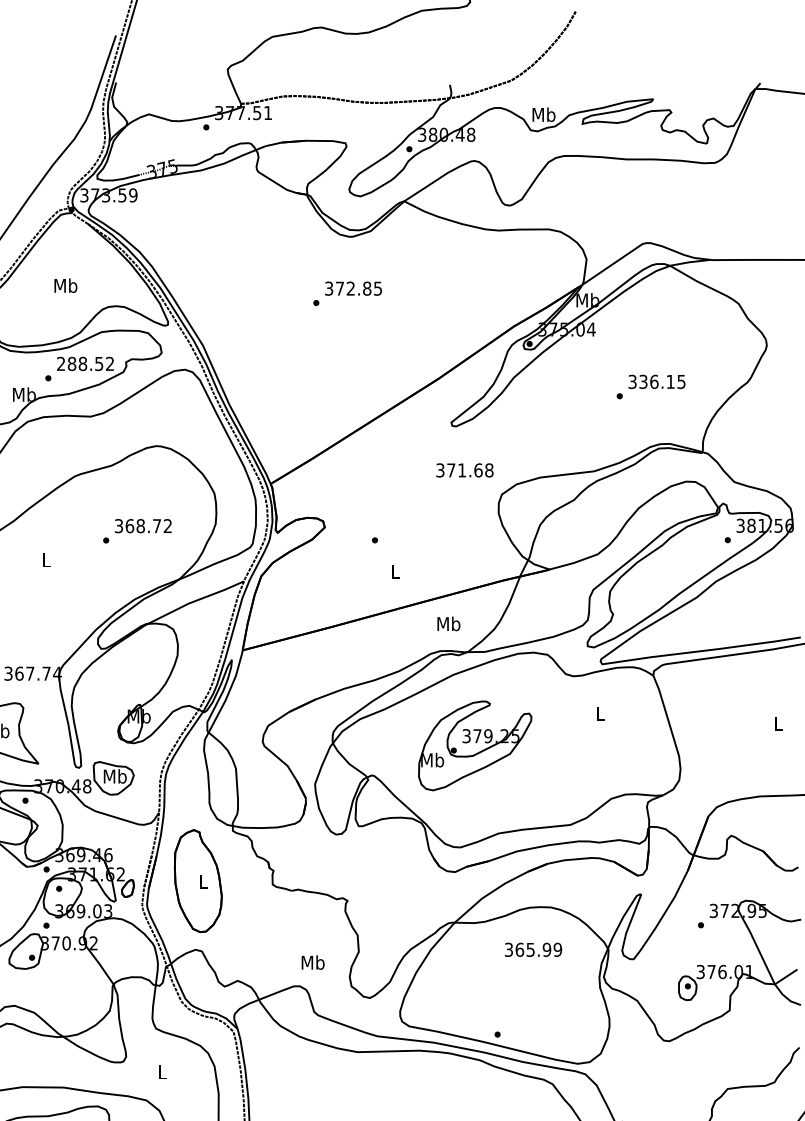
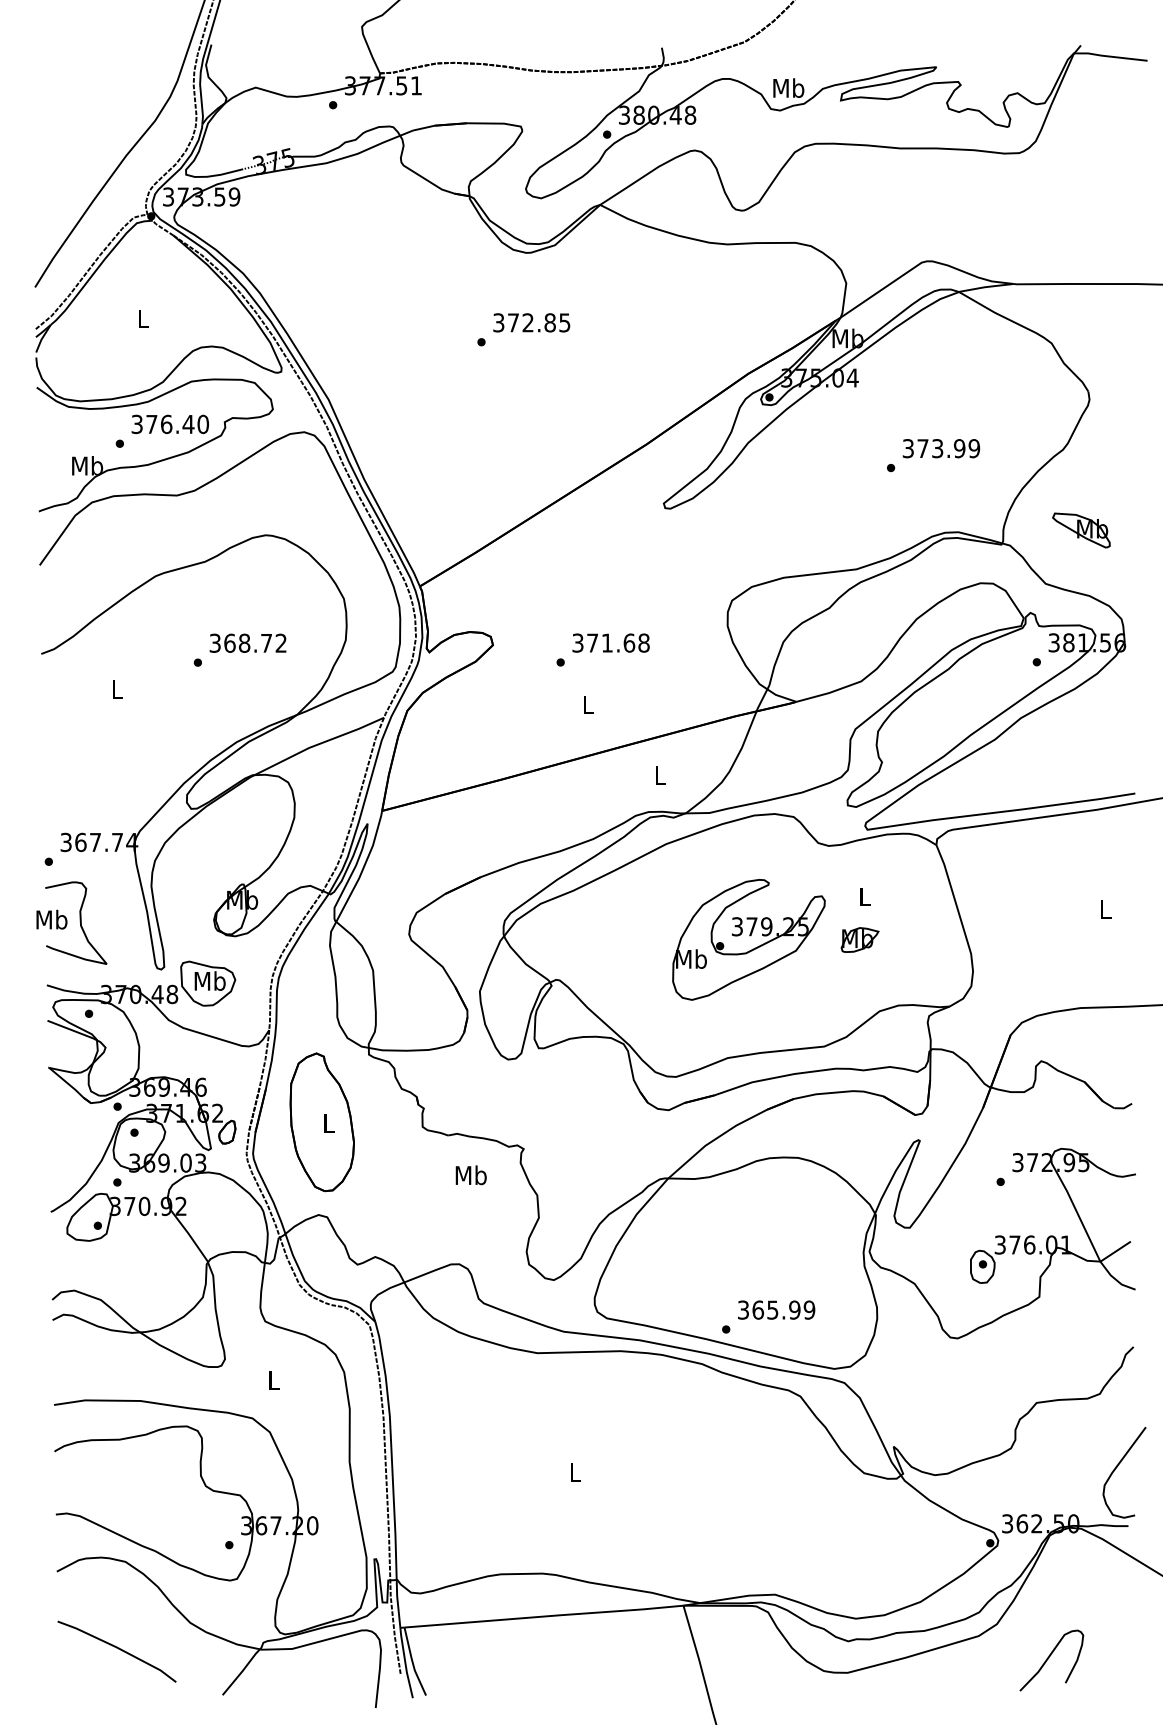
text: (65, 285) -> (143, 318), Mb -> L
text: (85, 364) -> (170, 424), 288.52 -> 376.40
text: (662, 381) -> (948, 448), 336.15 -> 373.99
part: (760, 442) -> (1081, 530), added
text: (464, 469) -> (610, 642), moved
text: (448, 624) -> (660, 775), Mb -> L
part: (474, 745) -> (748, 939), moved
part: (596, 745) -> (859, 939), added
text: (533, 949) -> (776, 1309), moved
text: (312, 962) -> (470, 1175), moved

